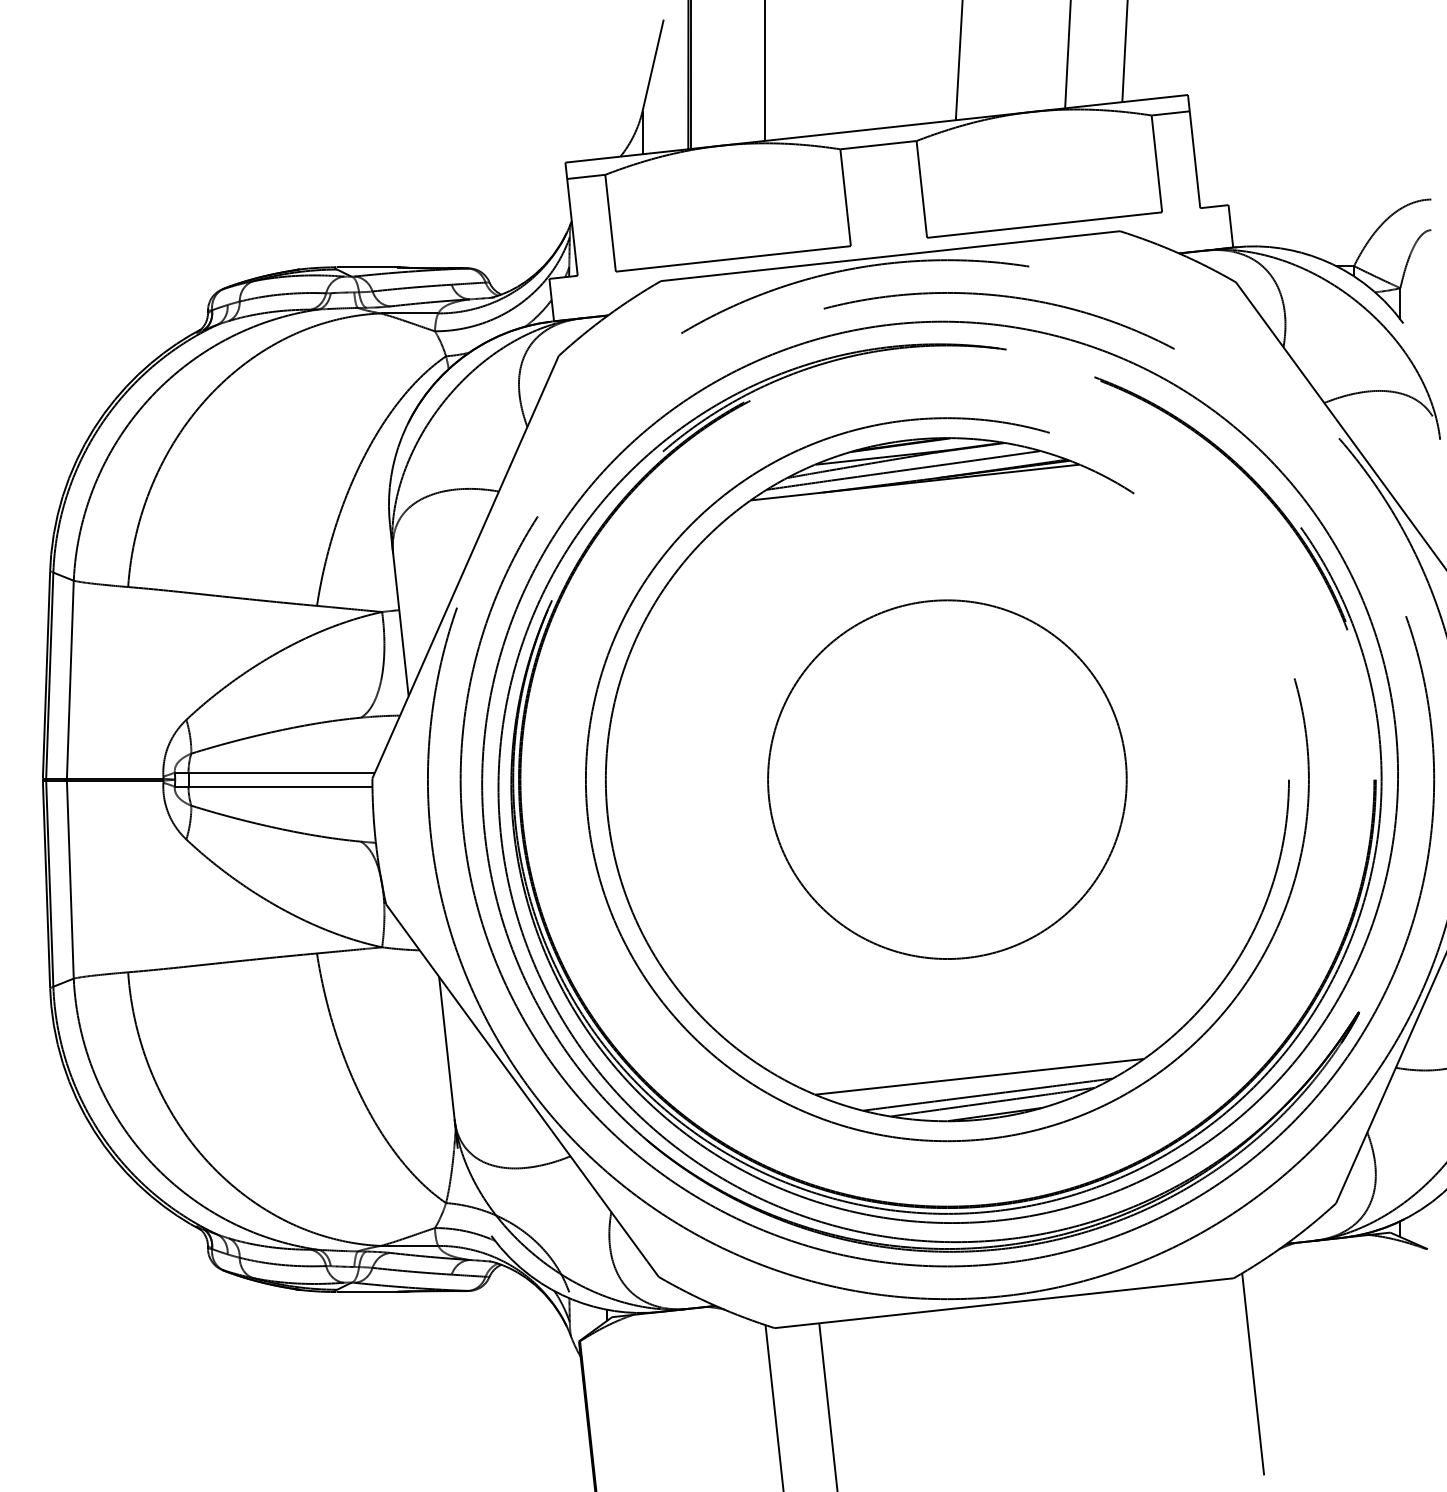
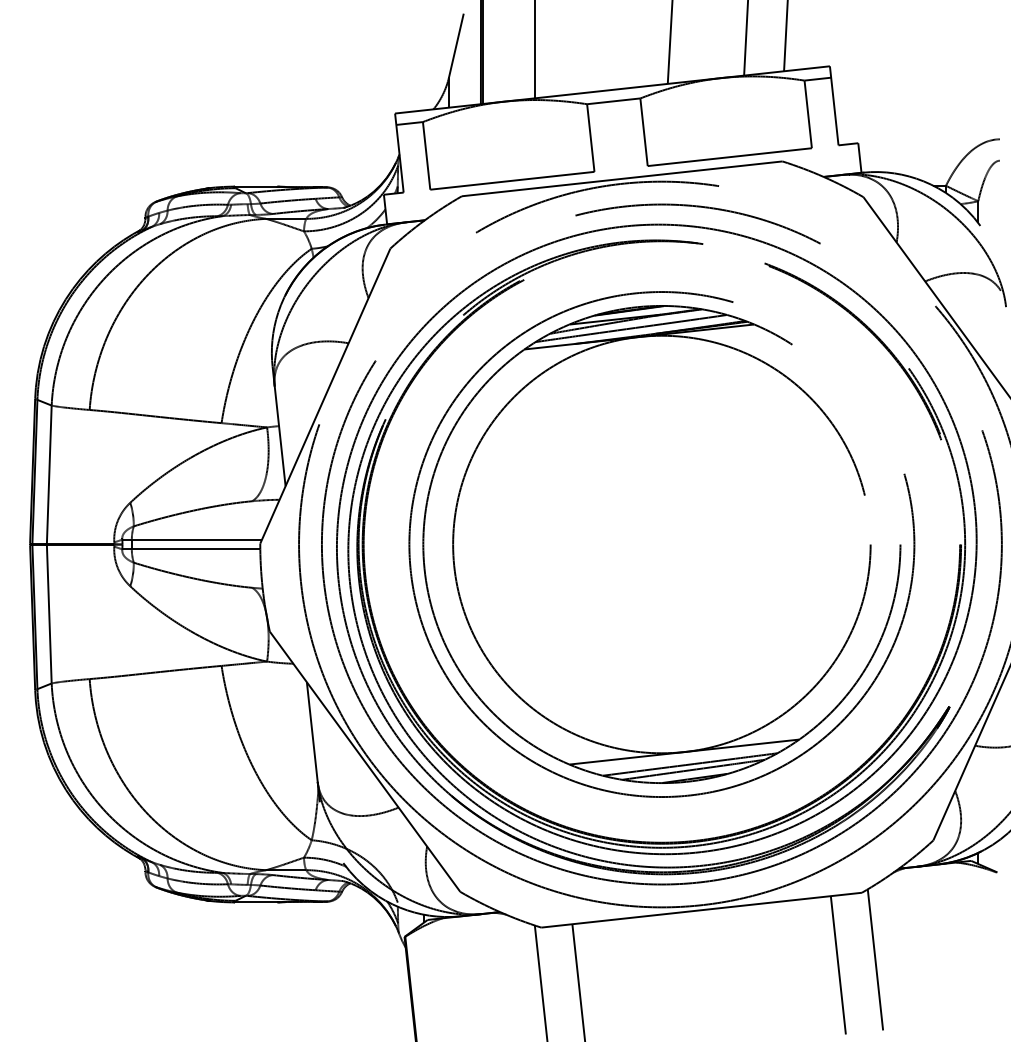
circle: (946, 779) -> (661, 544), size x1.67
line: (1198, 1382) -> (837, 965), added

